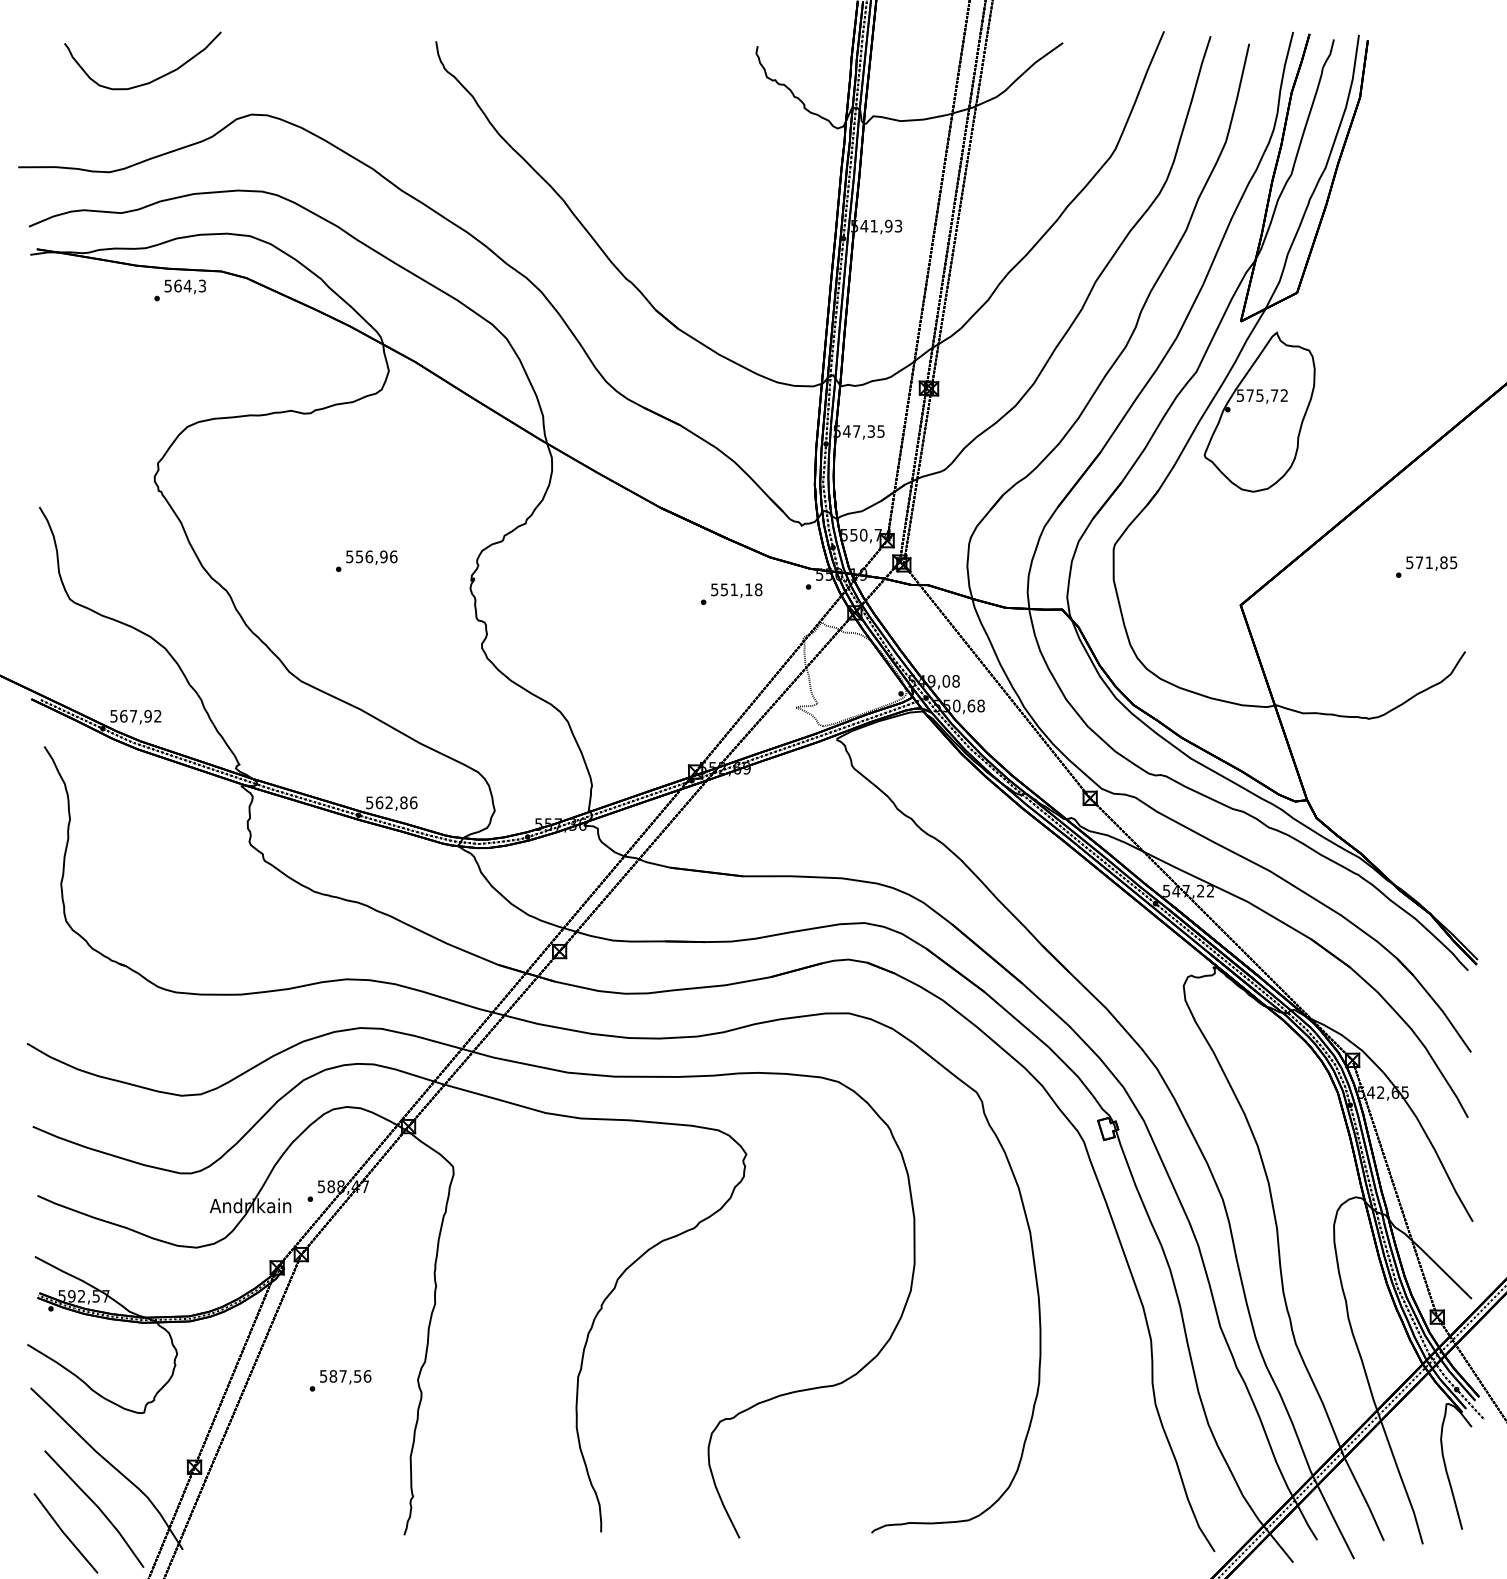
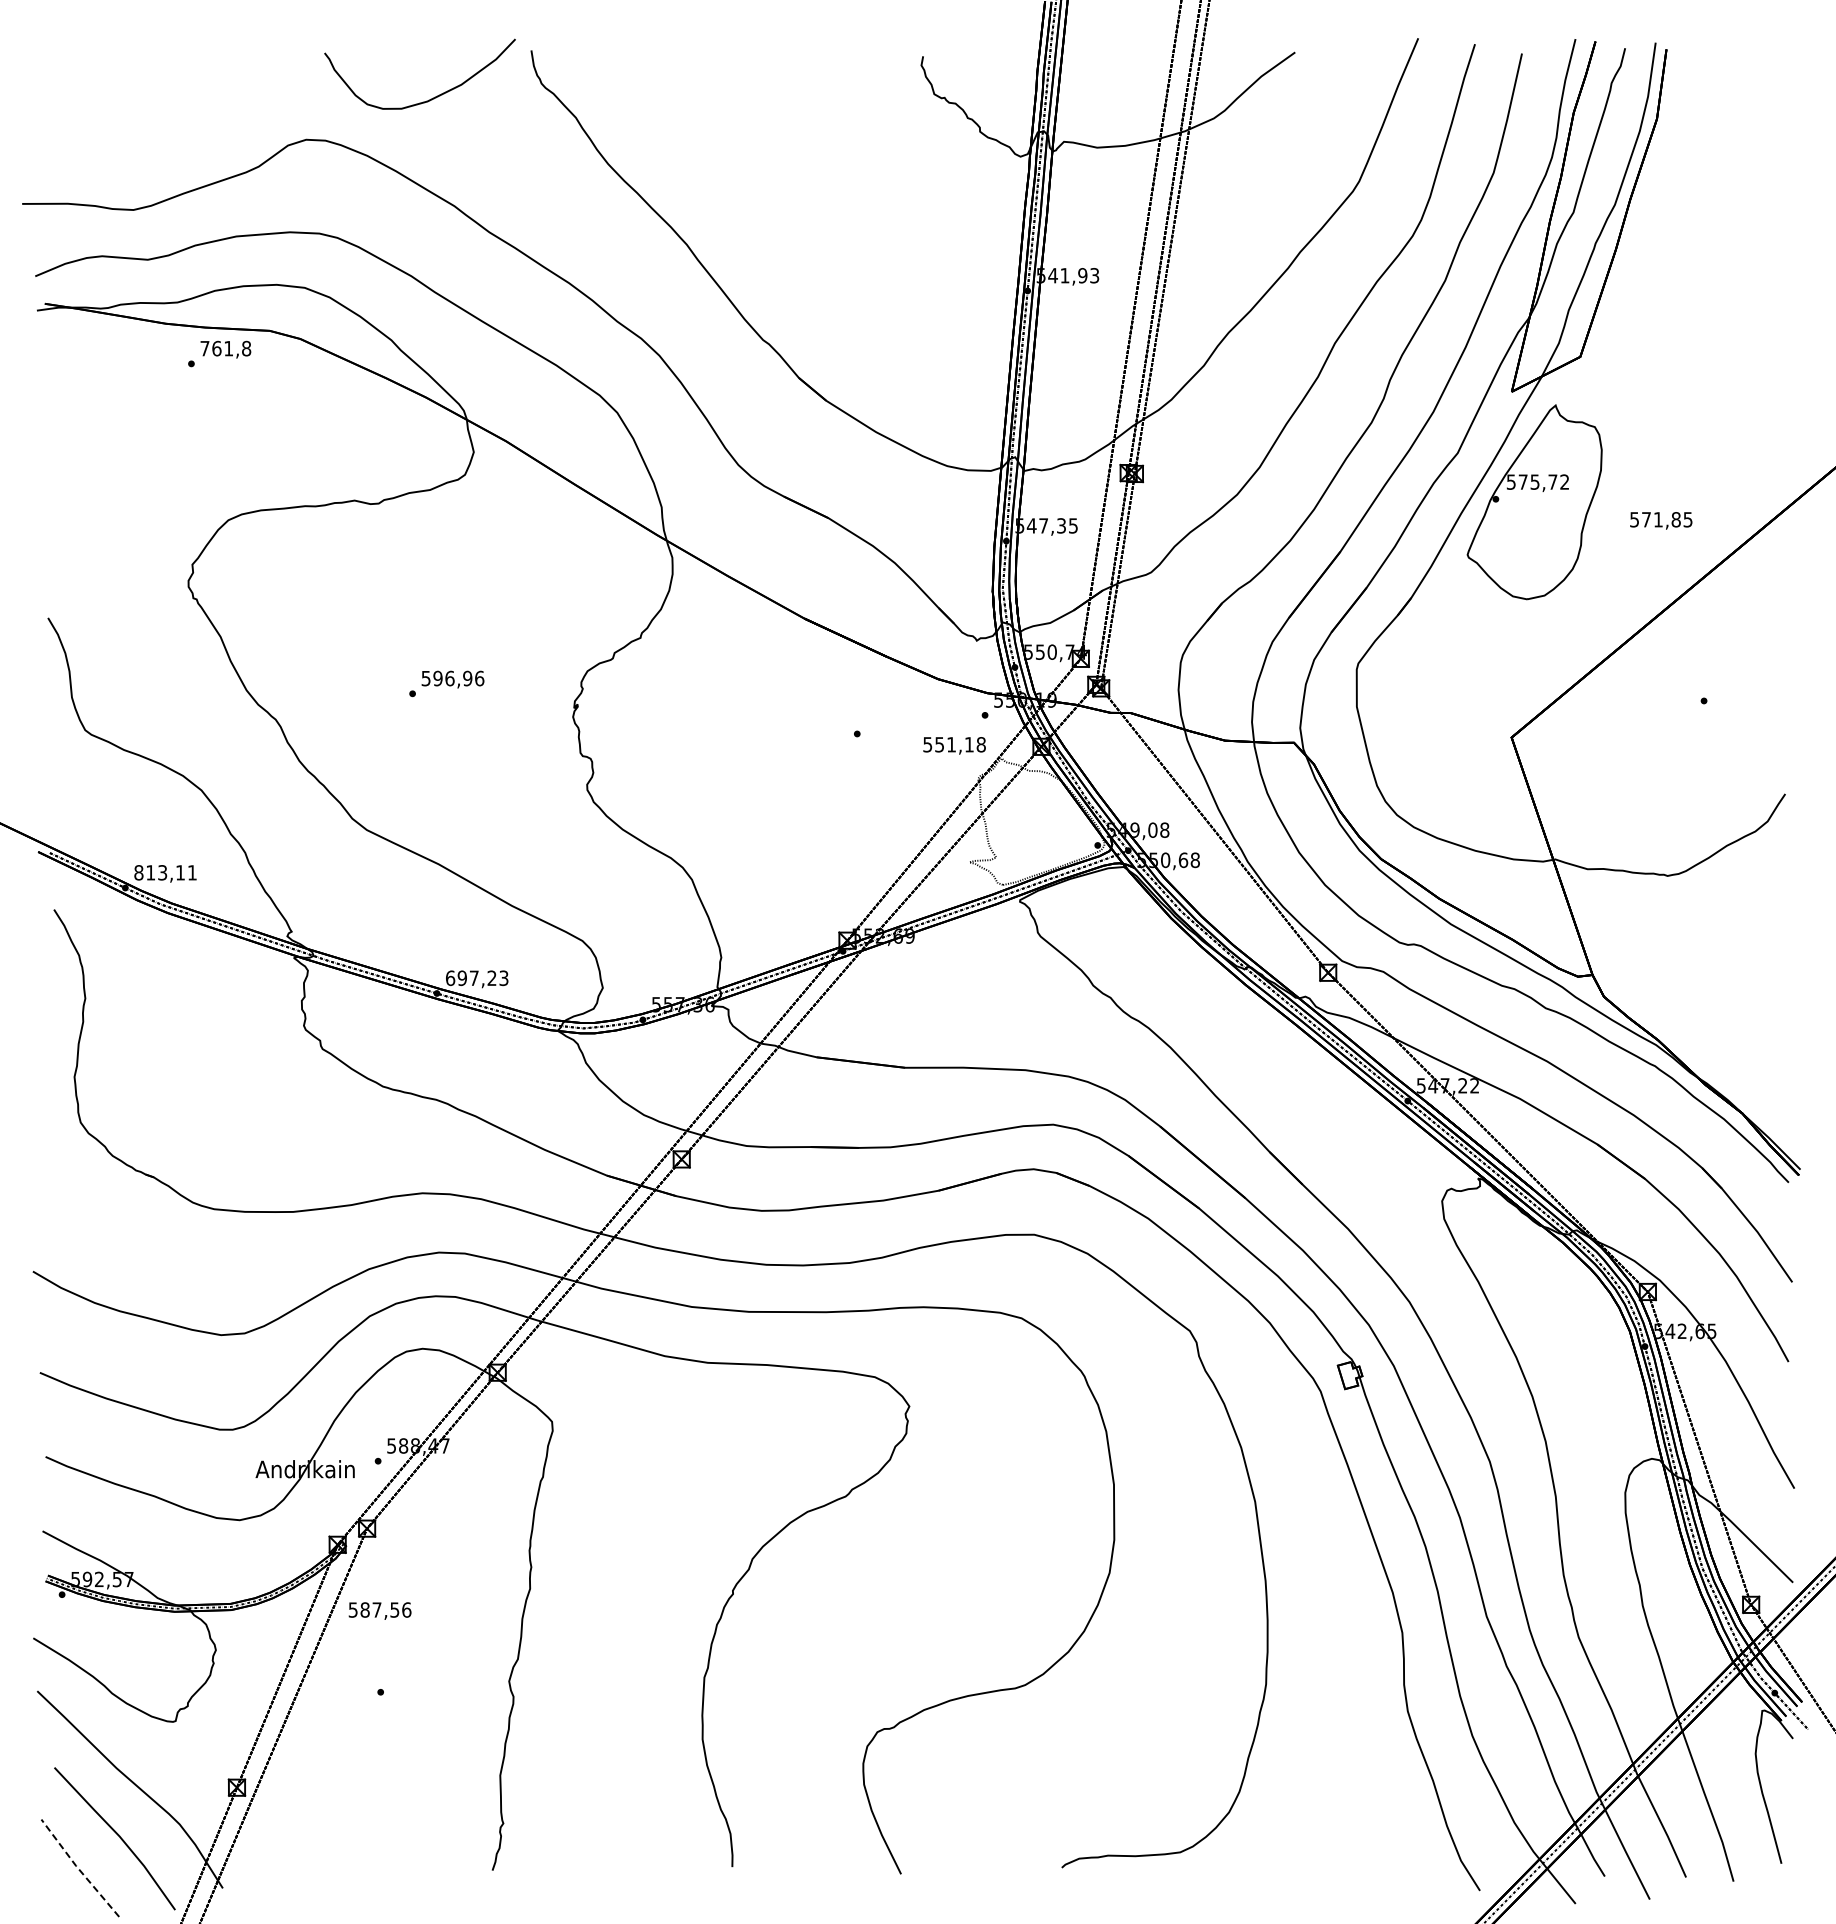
curve: (152, 80) -> (431, 98), moved
text: (185, 285) -> (225, 348), 564,3 -> 761,8
text: (359, 556) -> (437, 678), 556,96 -> 596,96
text: (1431, 563) -> (1661, 520), moved
text: (736, 590) -> (954, 745), moved
text: (135, 716) -> (165, 872), 567,92 -> 813,11
text: (391, 803) -> (477, 978), 562,86 -> 697,23
text: (345, 1376) -> (379, 1610), moved
line: (64, 1534) -> (78, 1869), solid -> dashed

